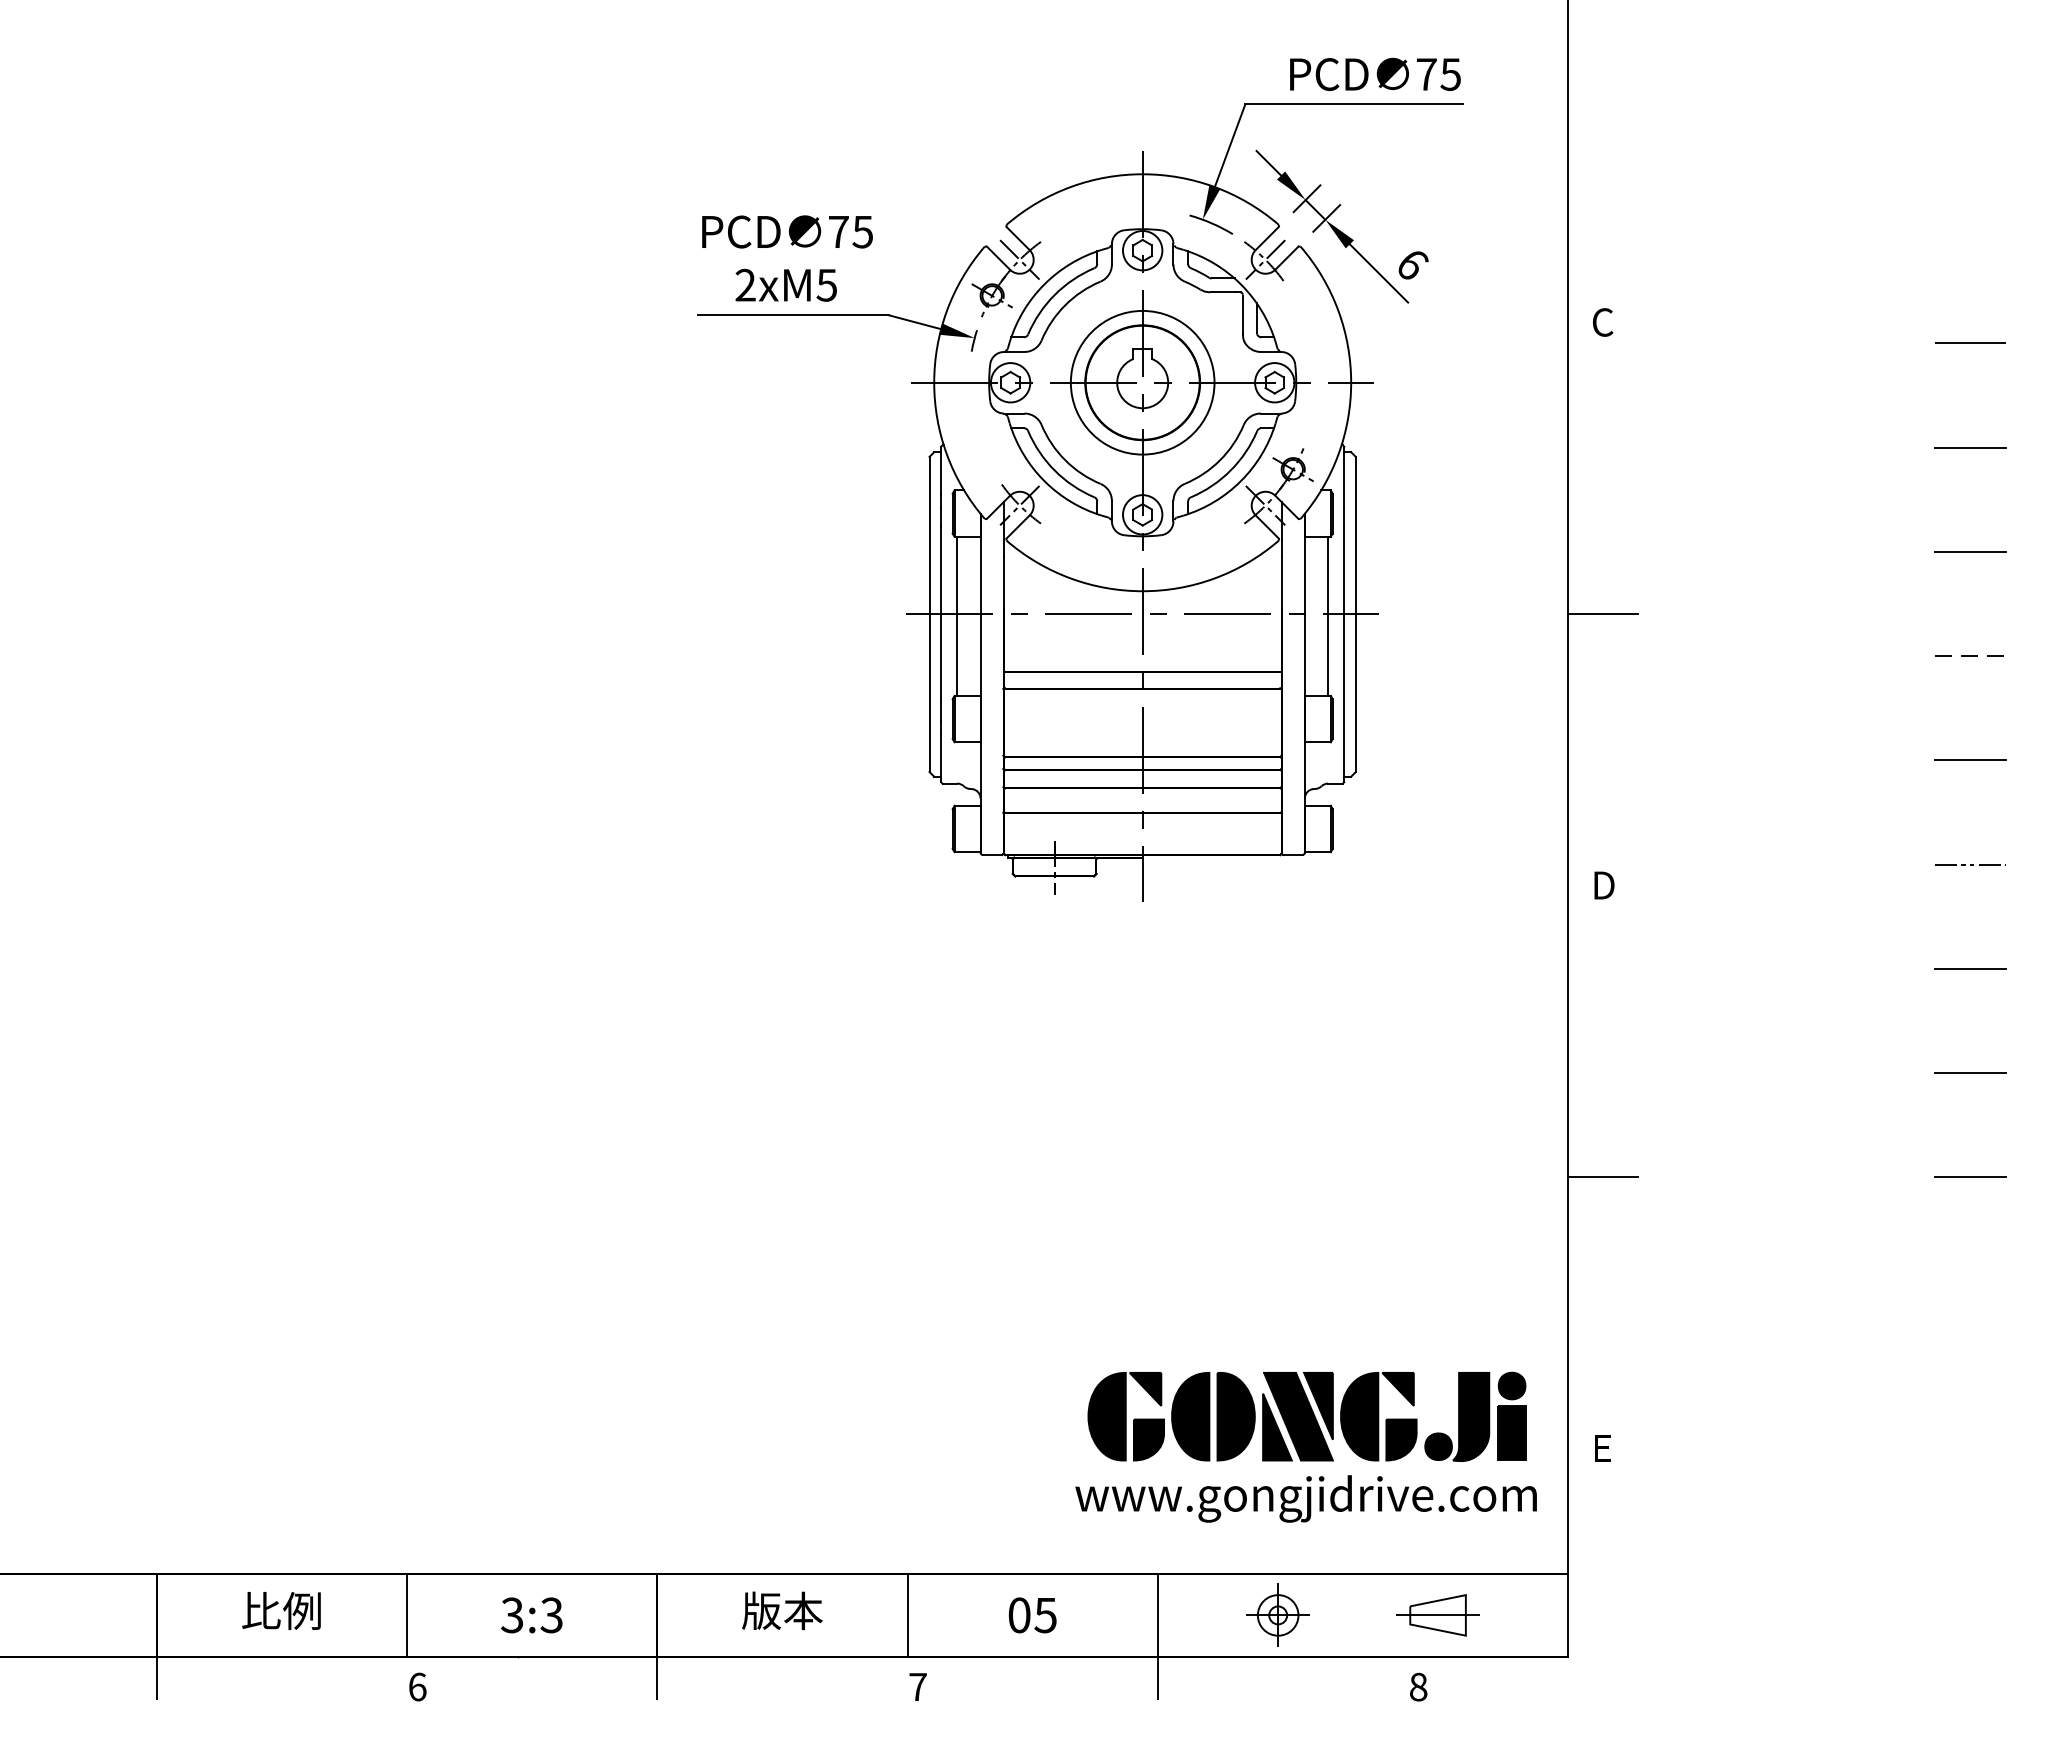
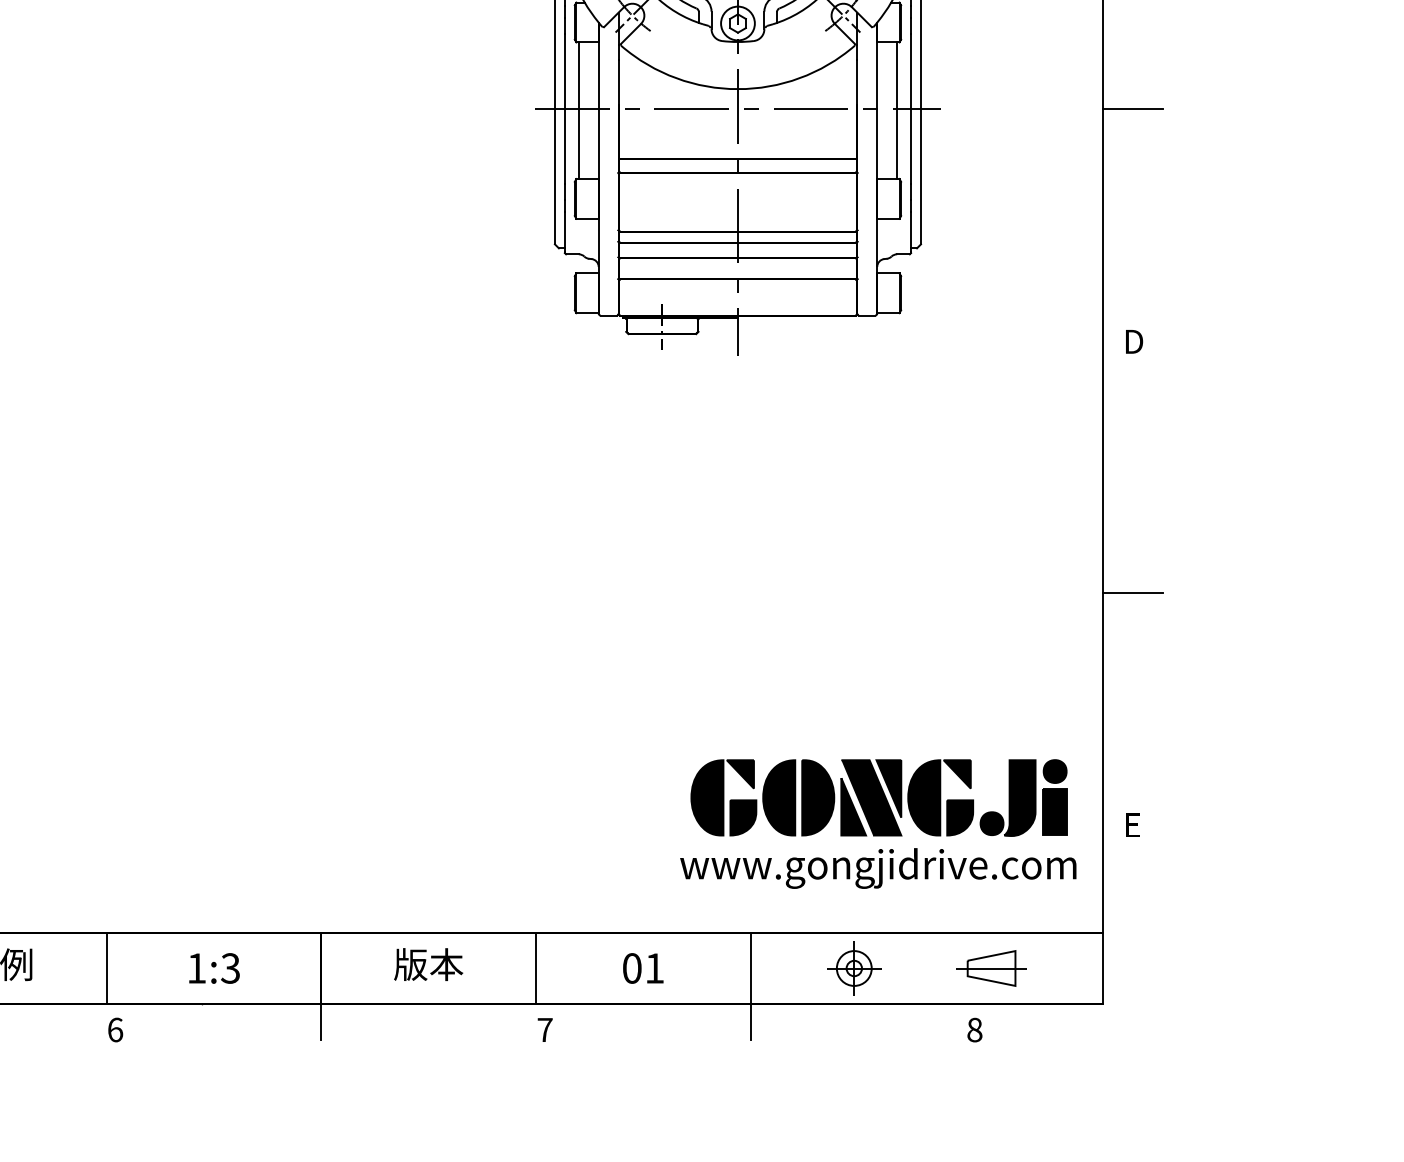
text: (511, 1615) -> (196, 968), 3:3 -> 1:3
text: (1045, 1615) -> (654, 968), 05 -> 01

